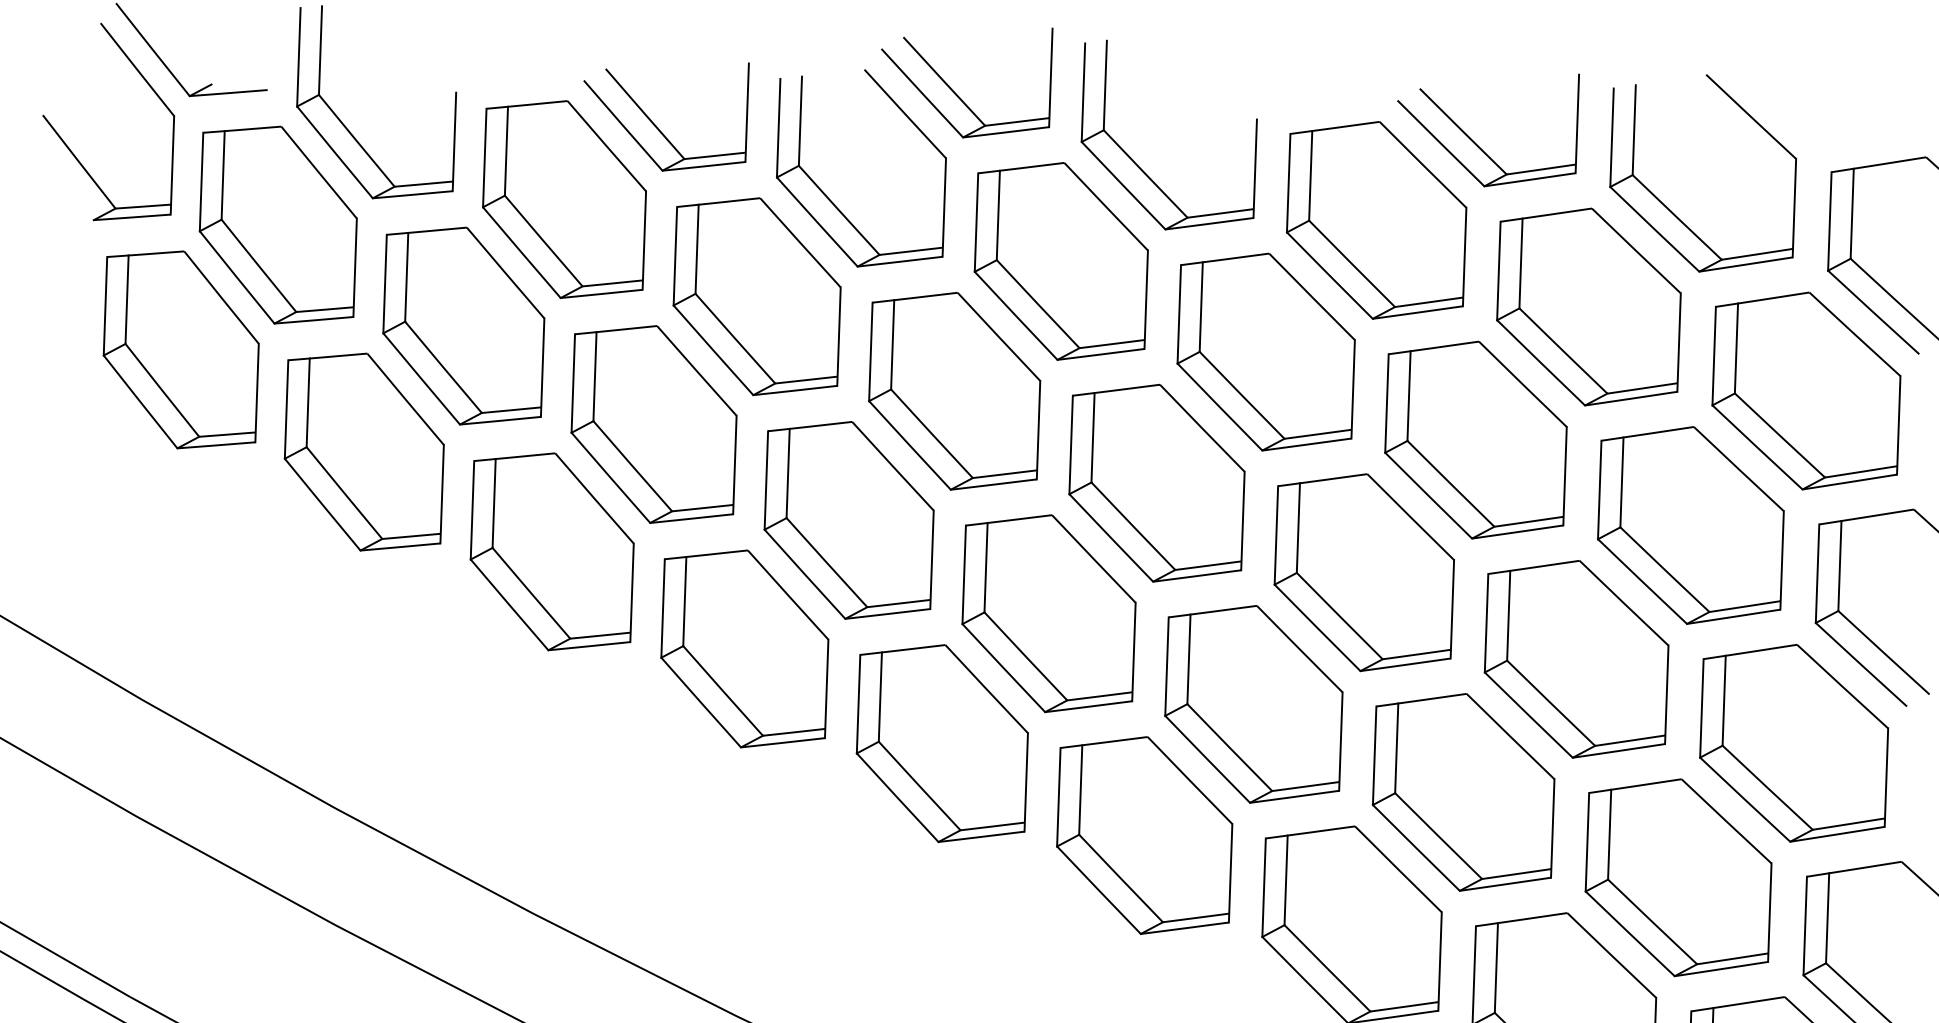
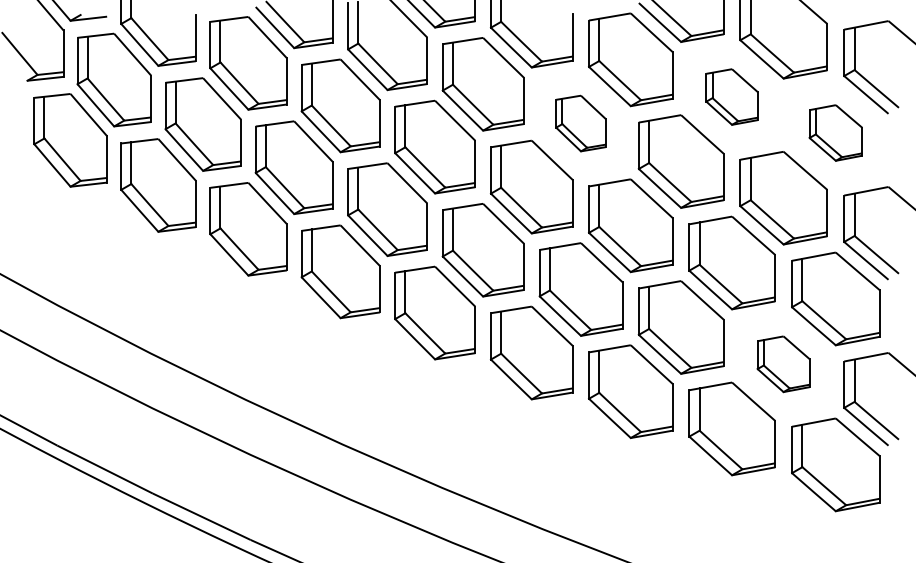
part: (1587, 305) -> (731, 96), size x0.6
part: (1264, 351) -> (580, 123), size x0.6
part: (1805, 389) -> (835, 132), size x0.6
part: (1677, 878) -> (783, 364), size x0.6

